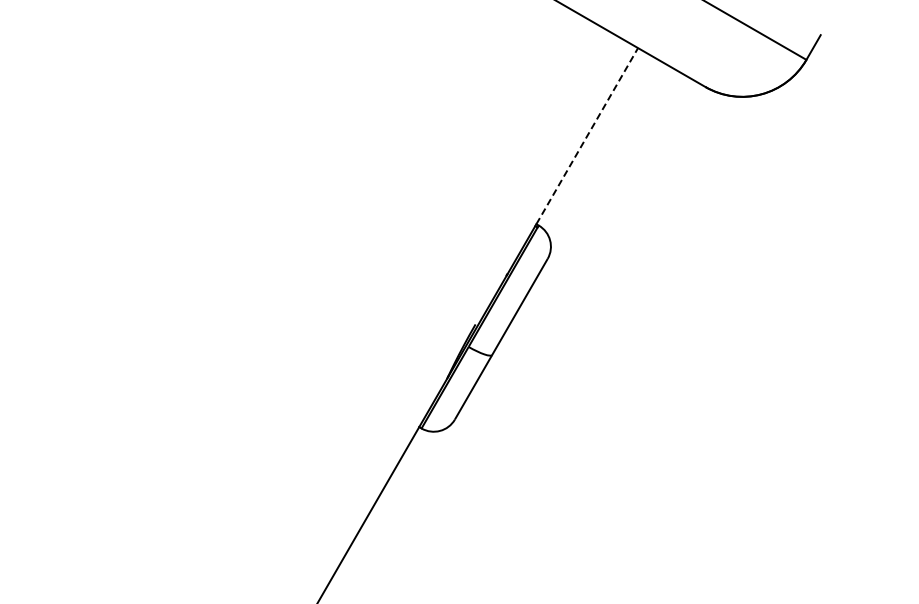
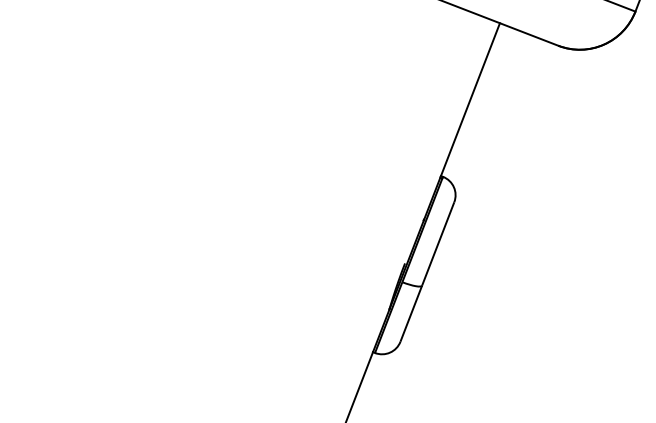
line: (587, 136) -> (470, 99), dashed -> solid

